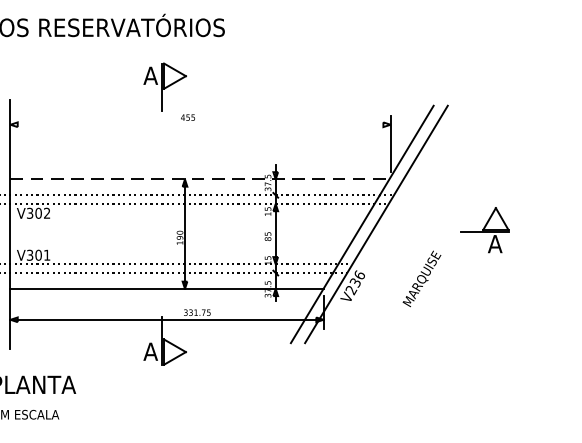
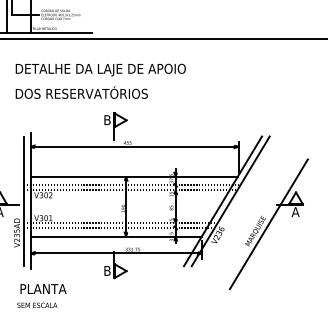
text: (150, 74) -> (107, 119), A -> B
line: (200, 124) -> (134, 146), added
line: (200, 178) -> (134, 176), dashed -> solid
line: (445, 266) -> (268, 224), added
text: (150, 350) -> (107, 270), A -> B

